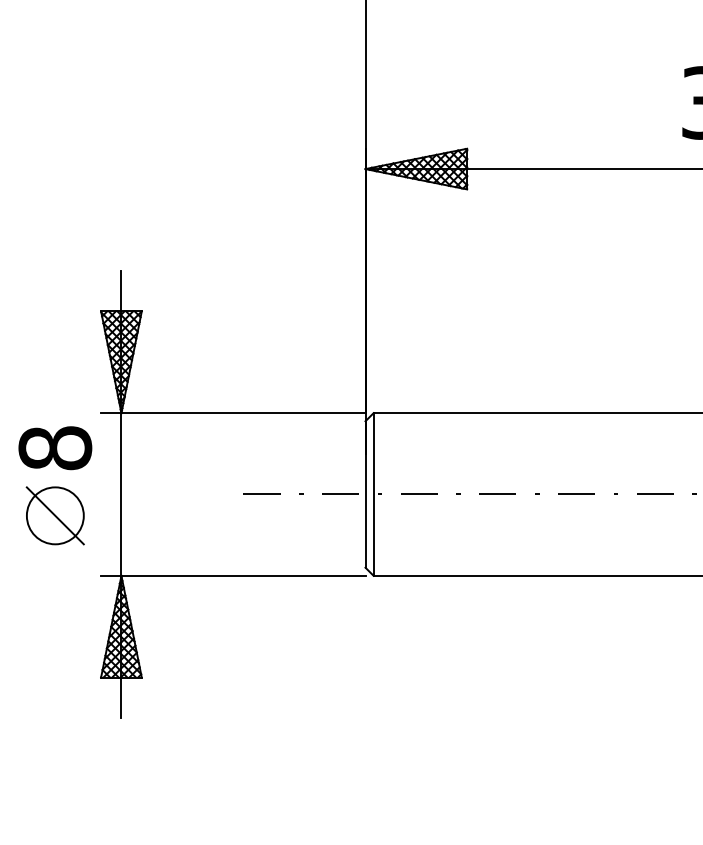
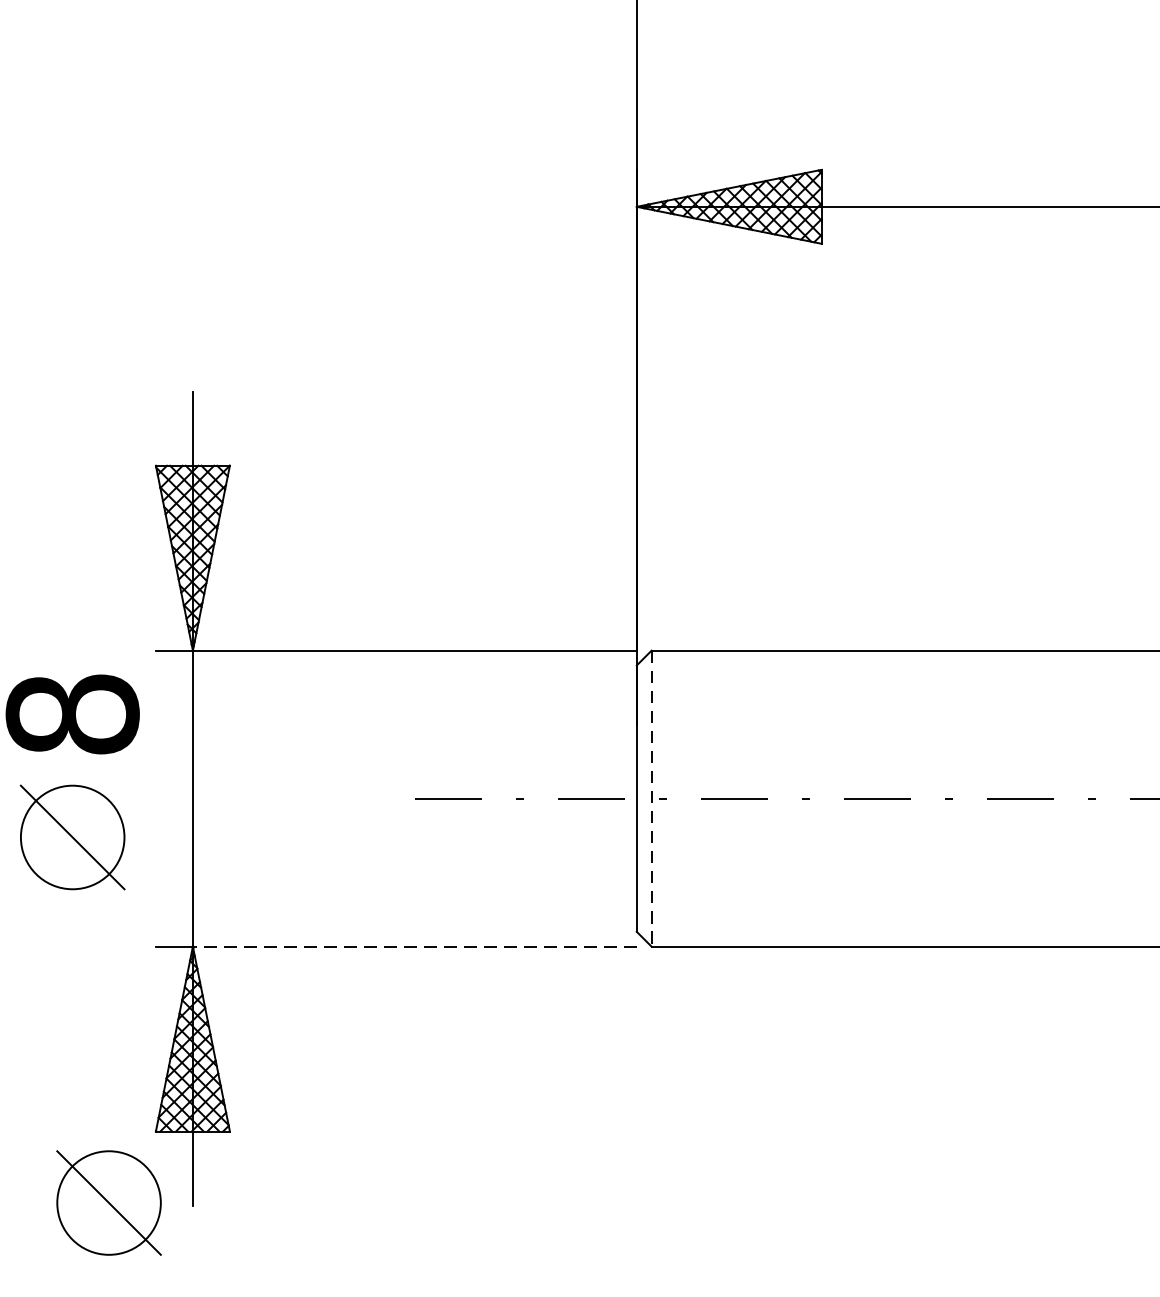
line: (373, 495) -> (651, 800), solid -> dashed
line: (242, 575) -> (413, 945), solid -> dashed
part: (74, 716) -> (107, 1202), added

